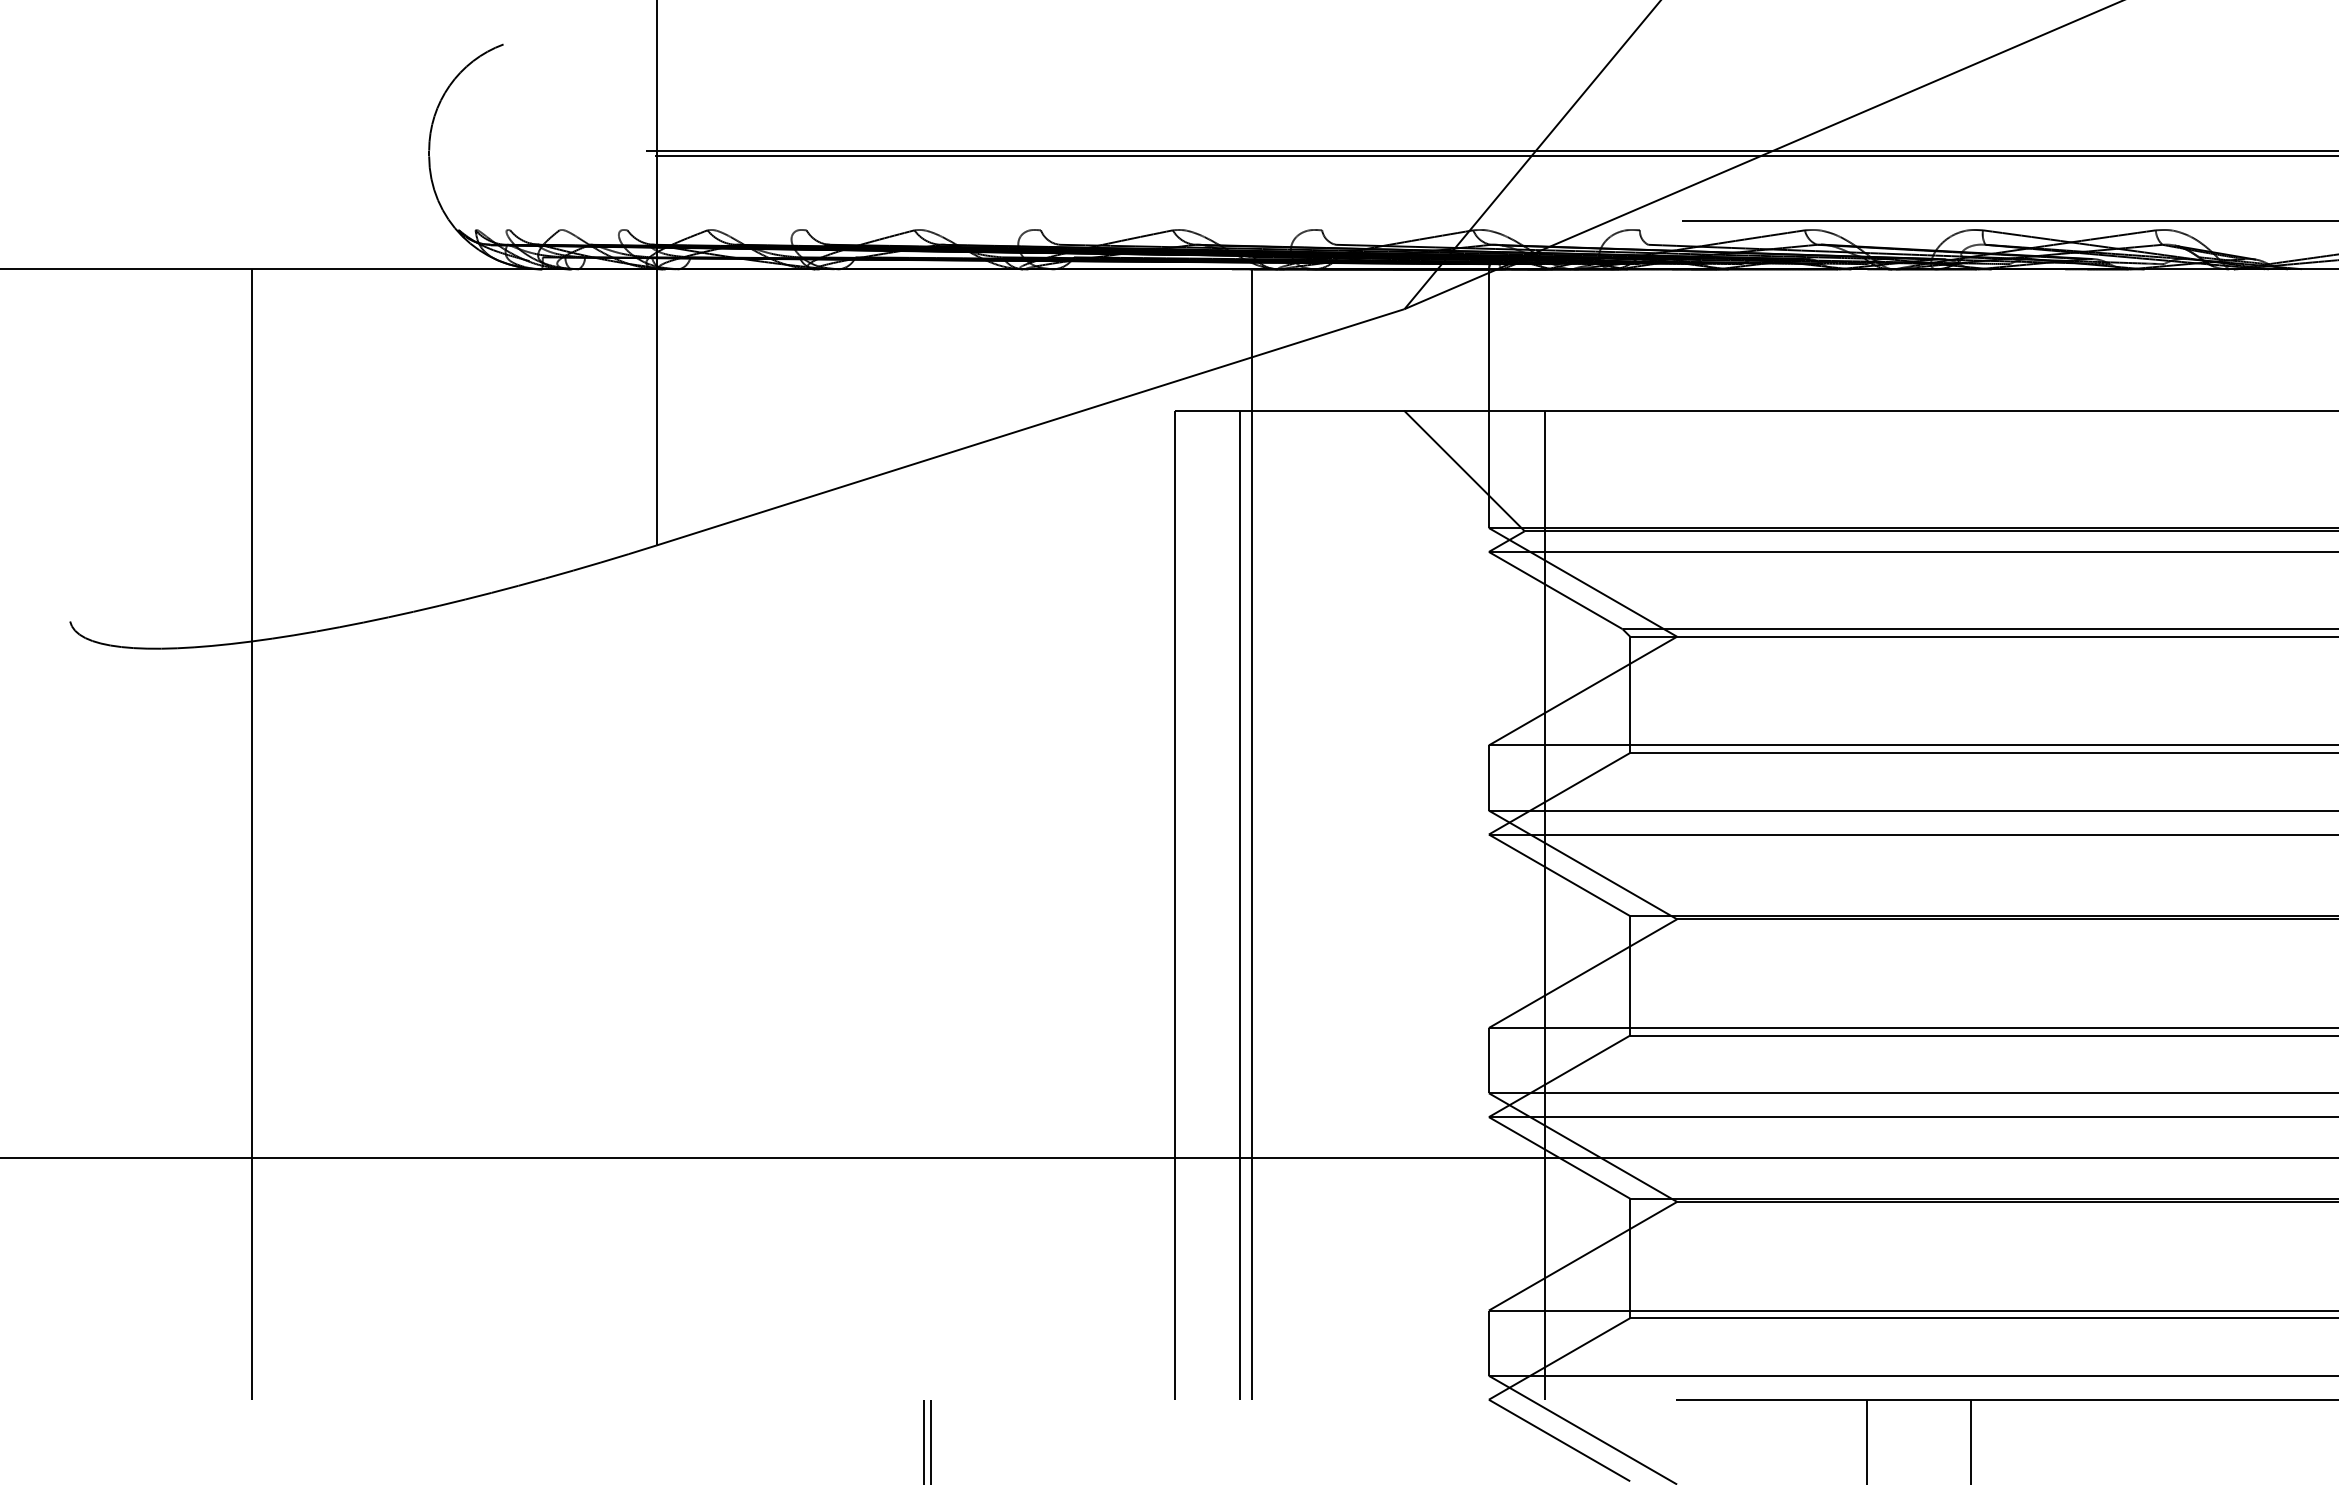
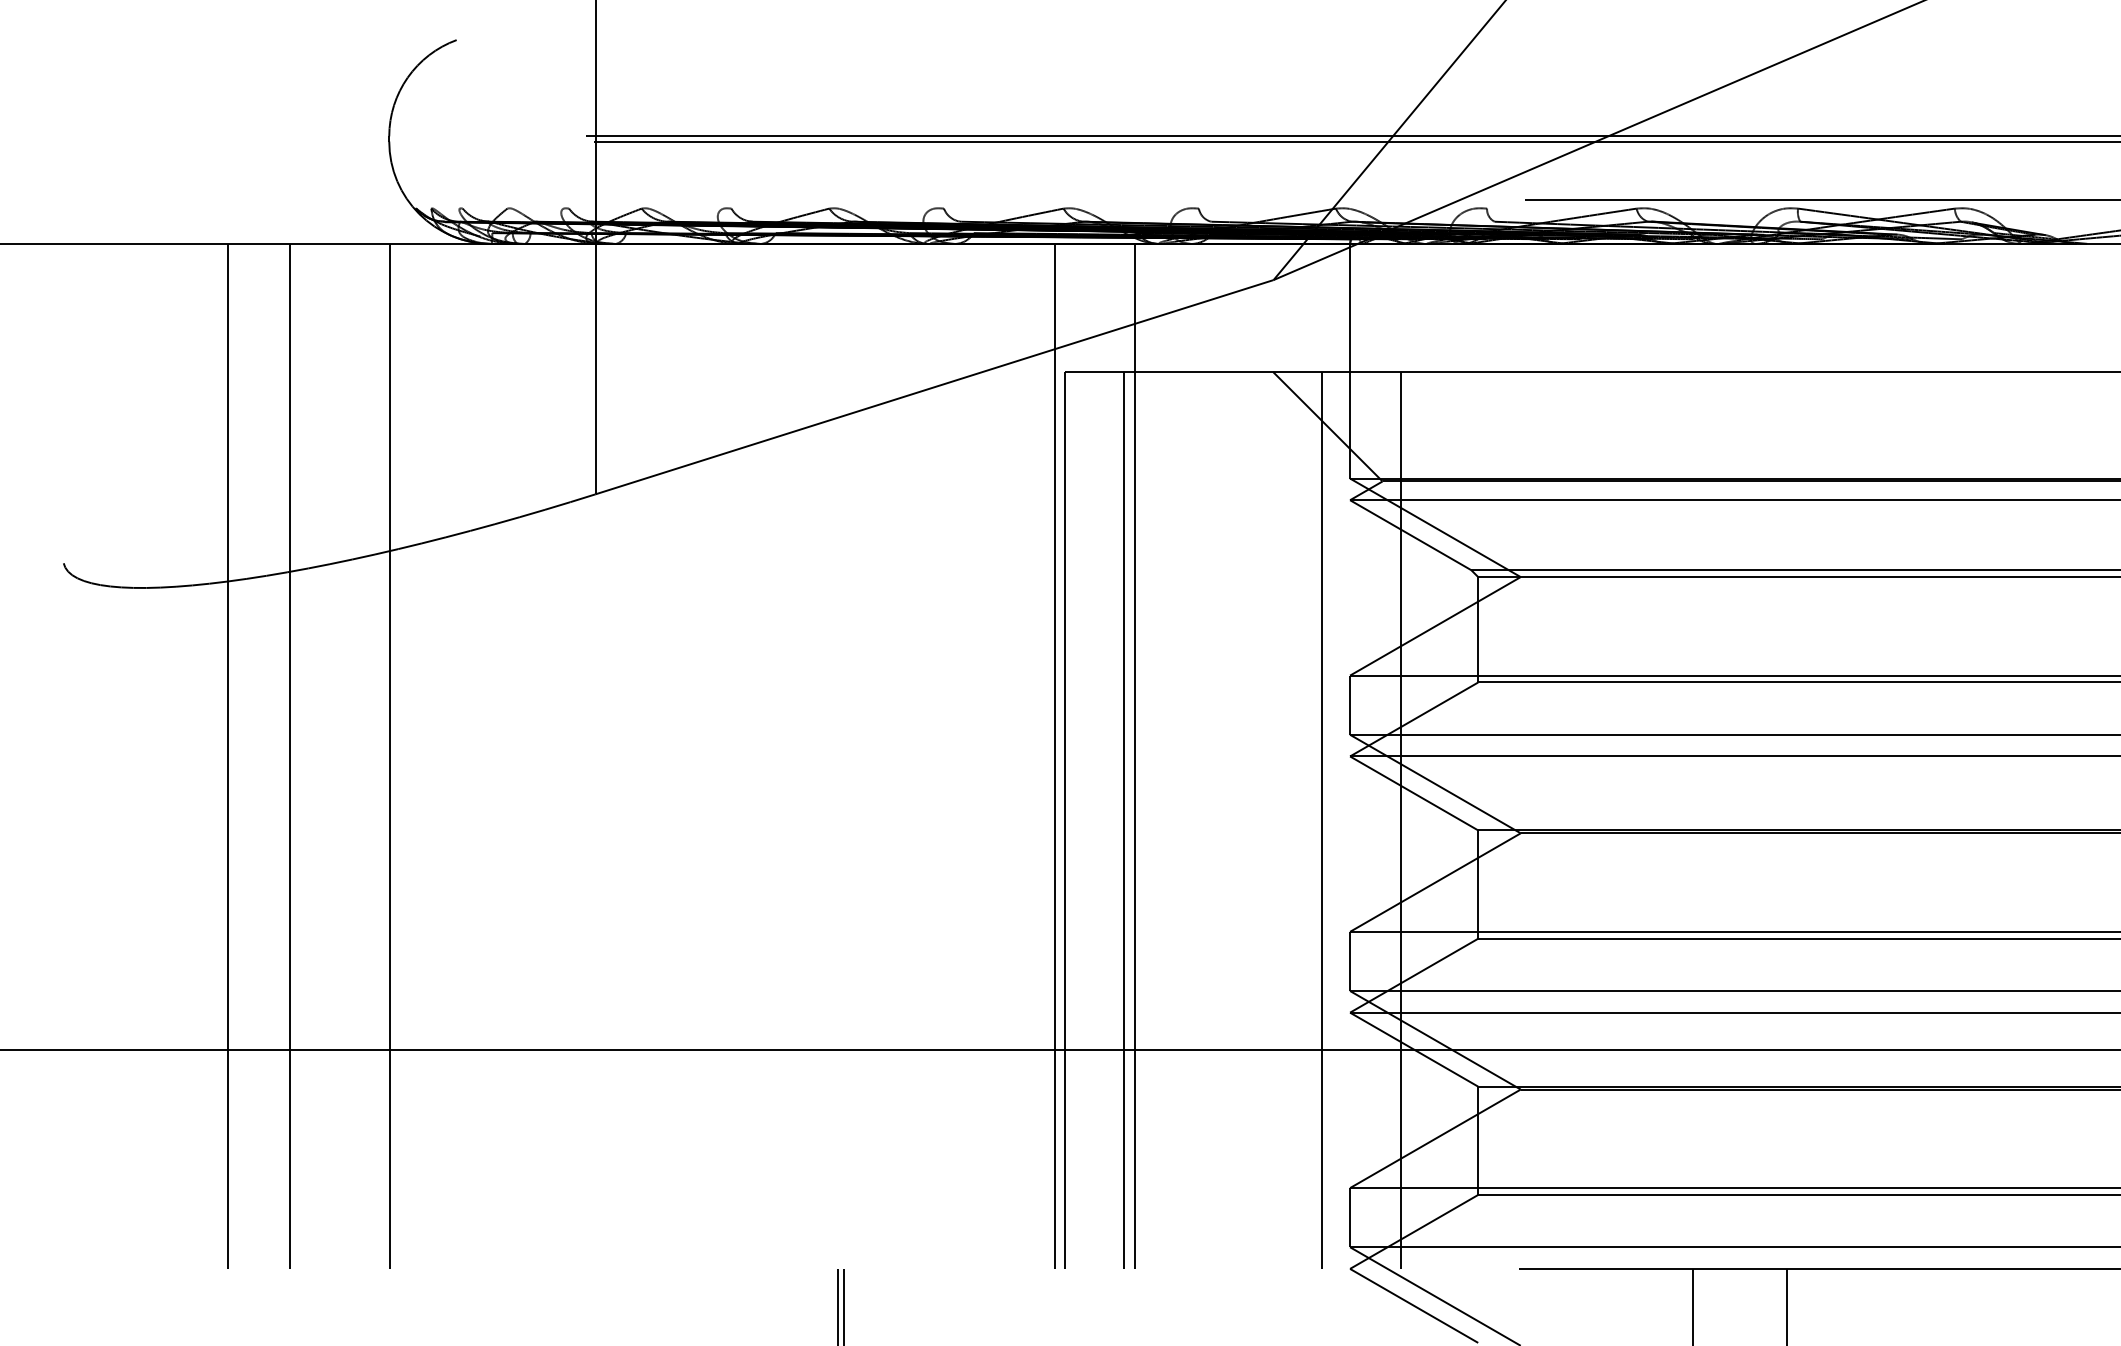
line: (319, 834) -> (289, 756), added
line: (429, 834) -> (389, 756), added
line: (1163, 834) -> (1055, 756), added
line: (1457, 904) -> (1321, 819), added

